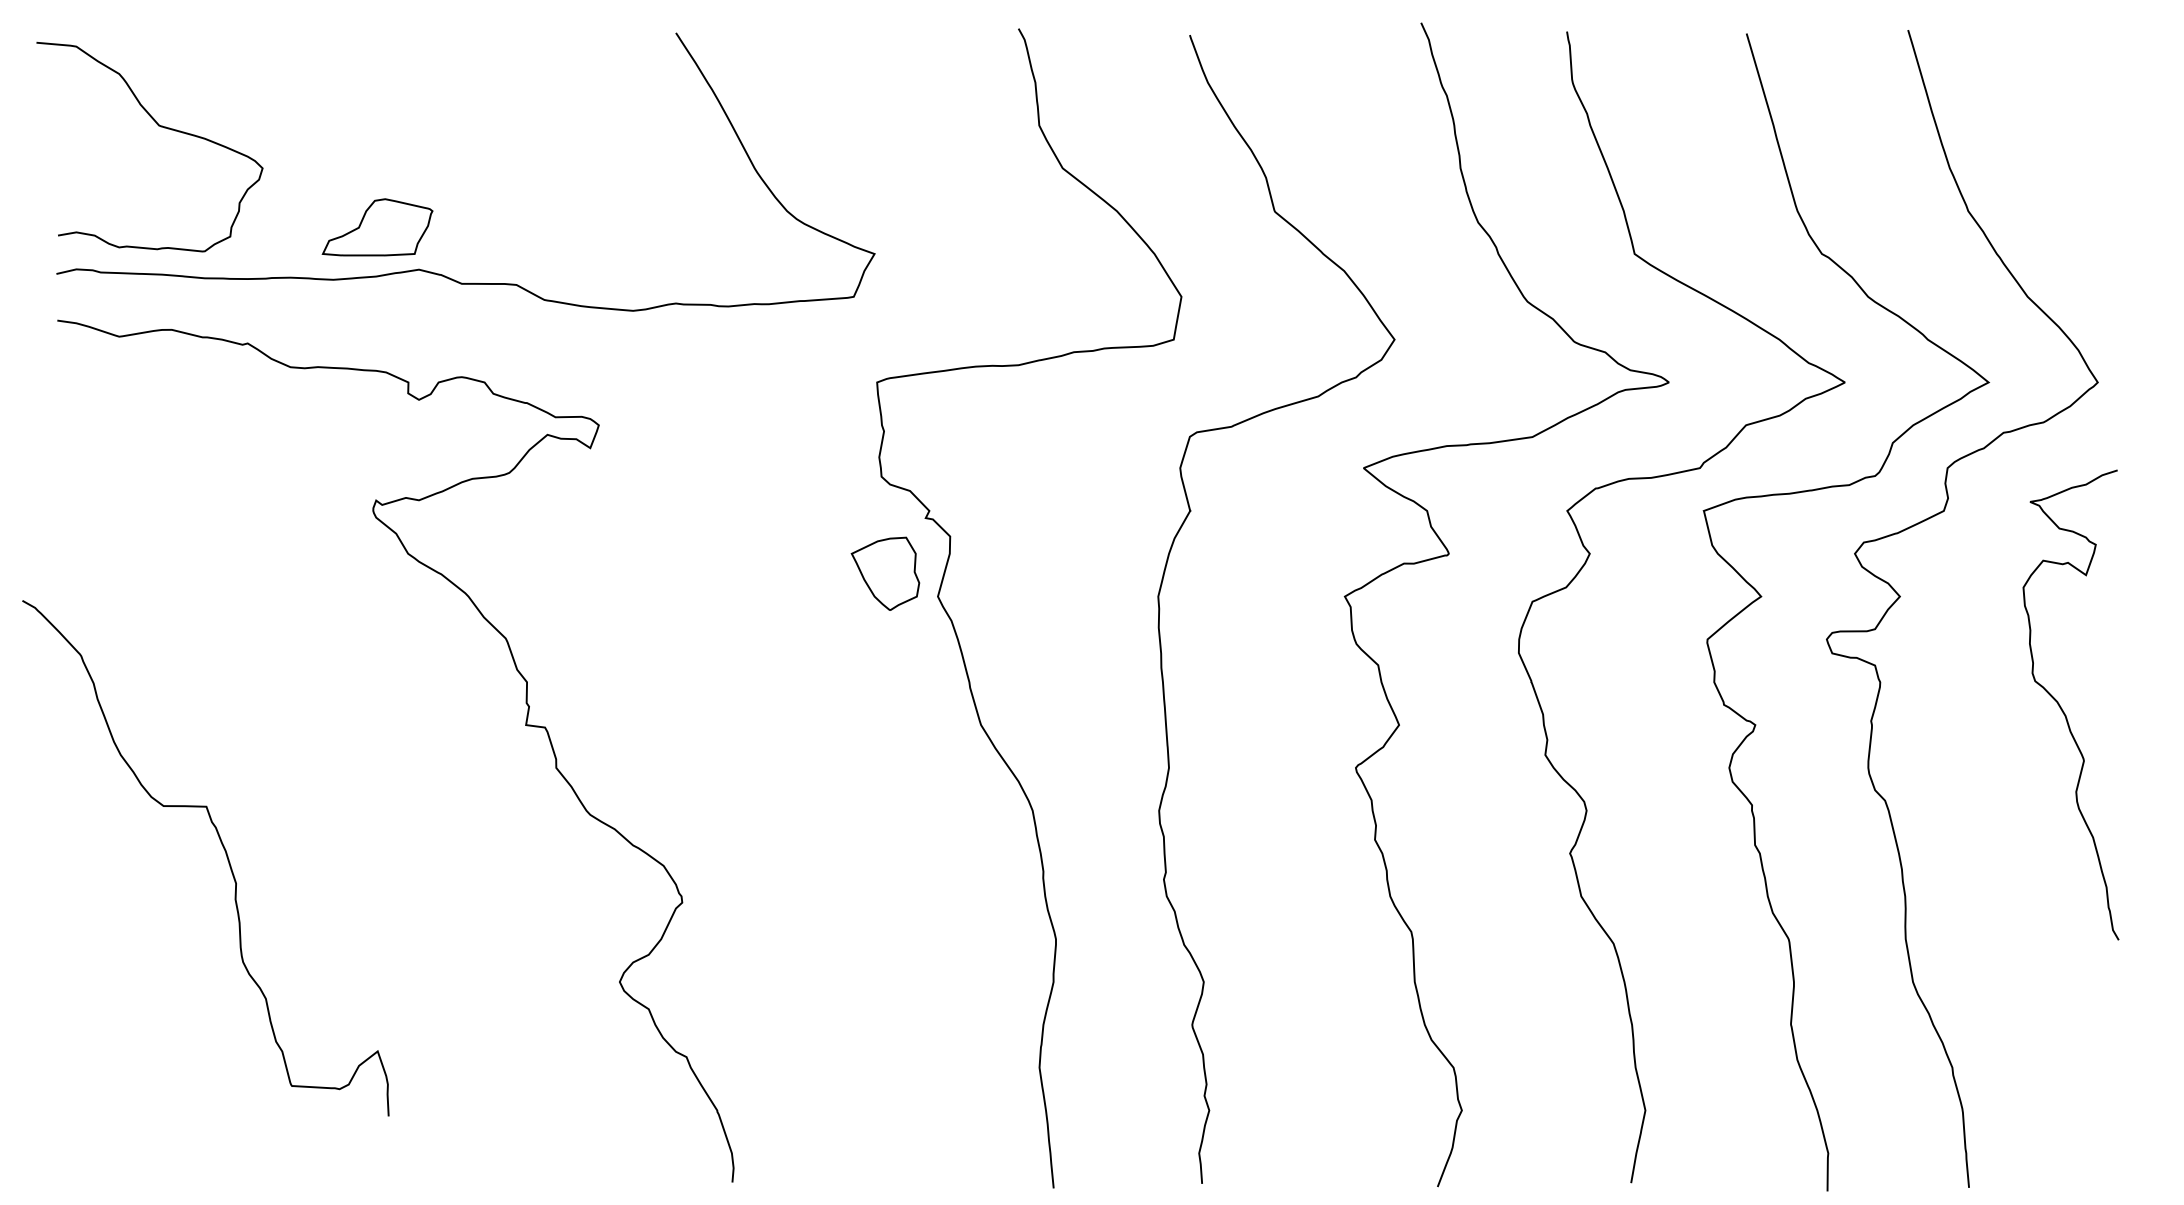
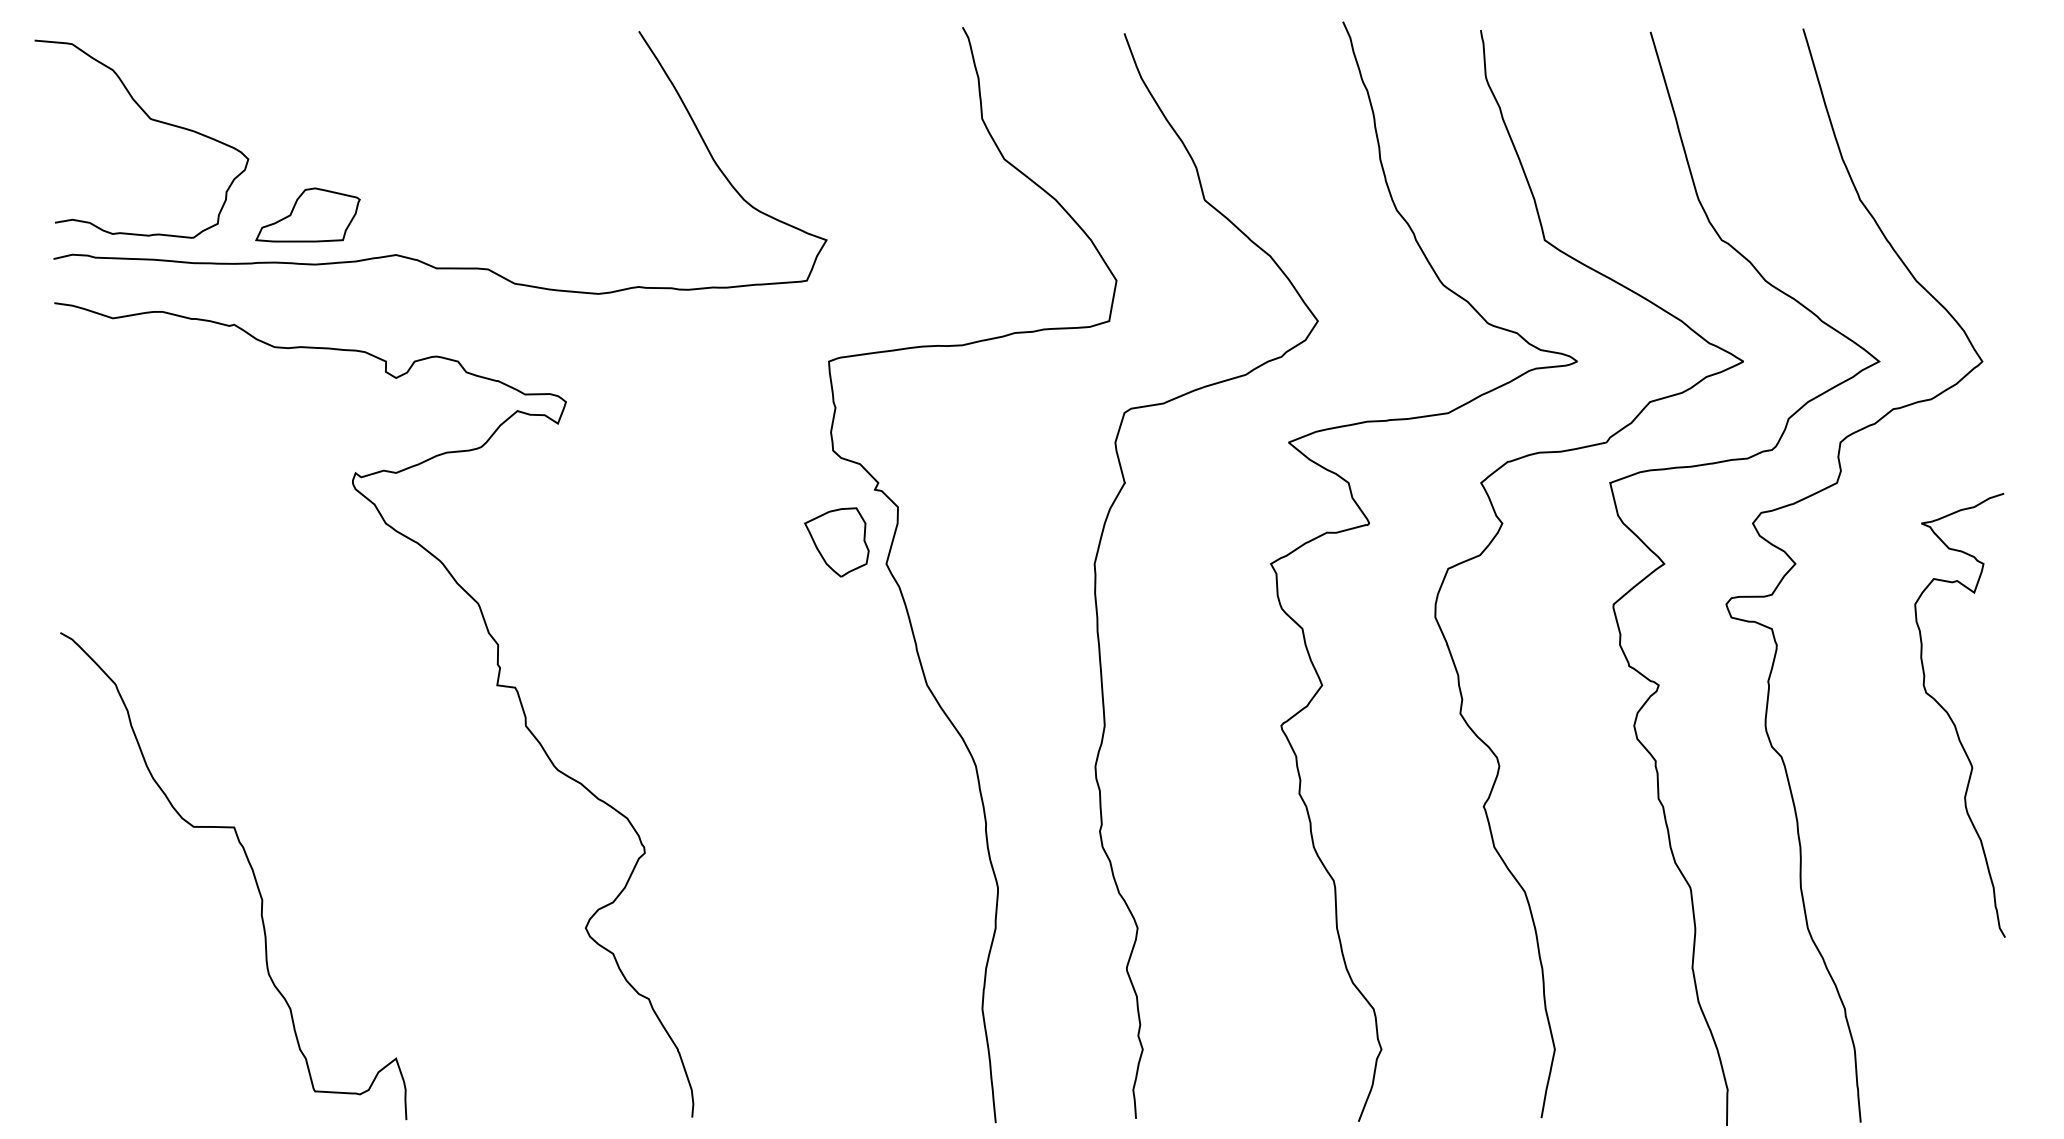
part: (377, 226) -> (307, 214), moved
curve: (2061, 707) -> (1951, 717), moved
curve: (224, 852) -> (251, 870), moved

